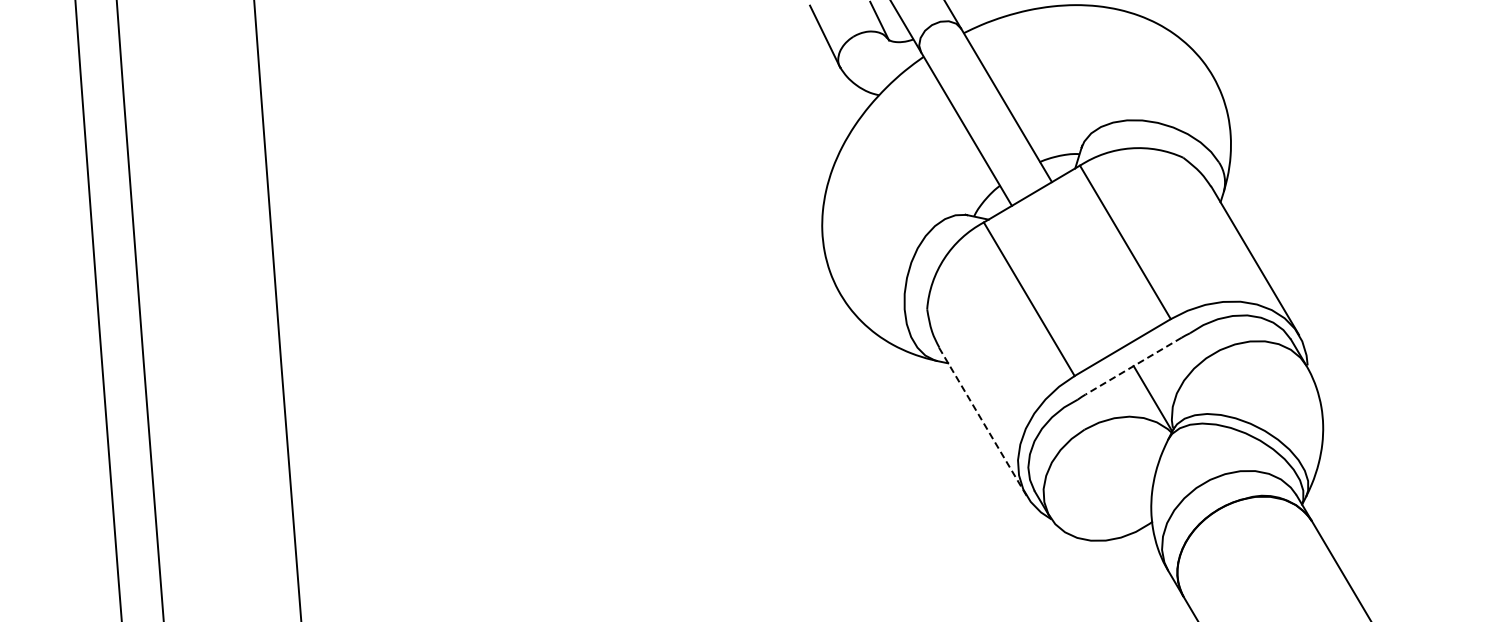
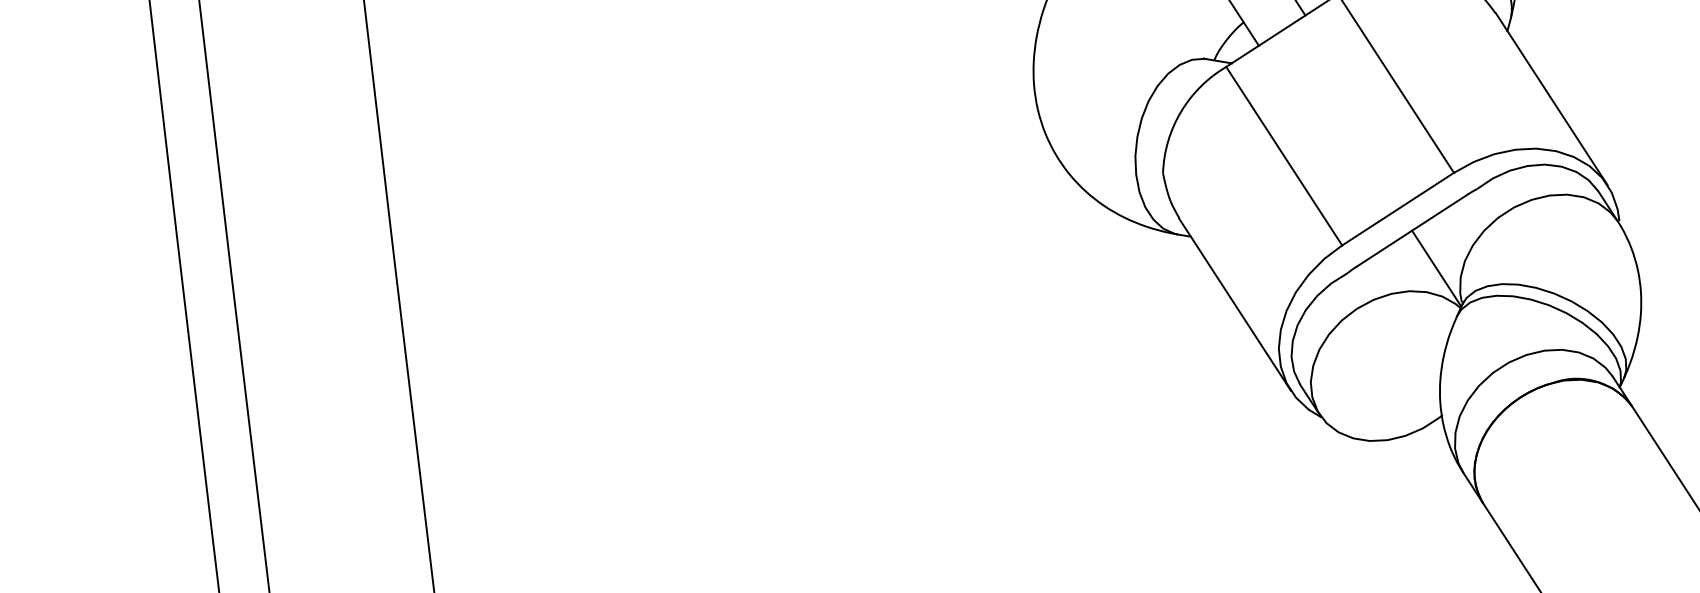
line: (1133, 366) -> (1411, 231), dashed -> solid
line: (983, 422) -> (1235, 305), dashed -> solid

